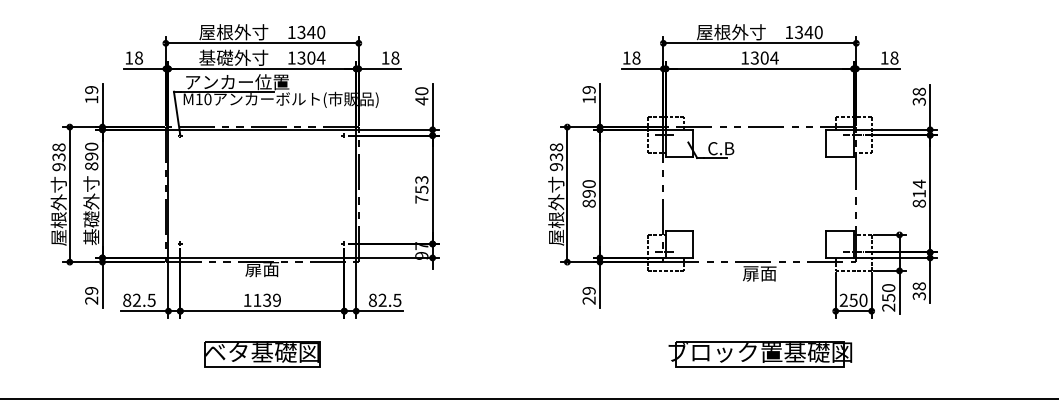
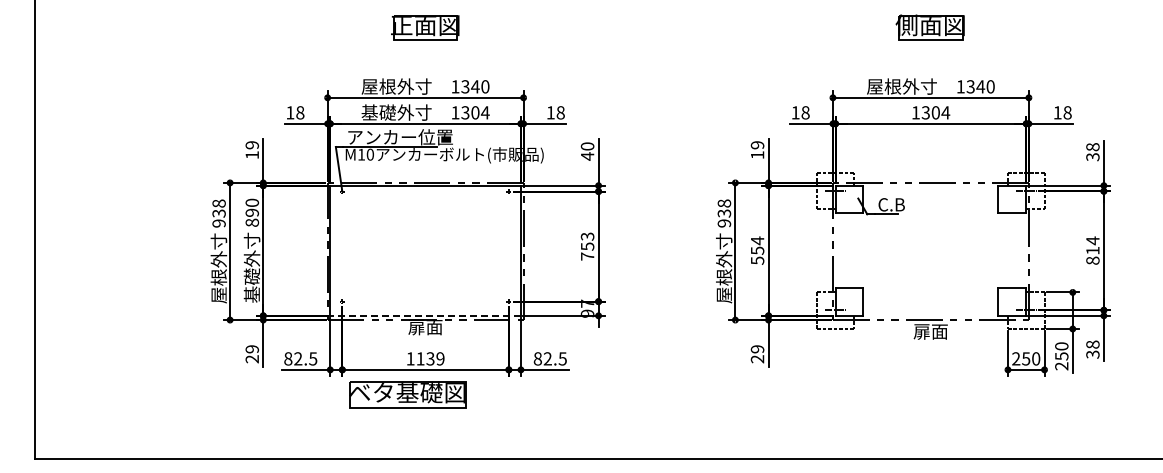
text: (589, 193) -> (757, 250), 890 -> 554
line: (262, 257) -> (425, 315), solid -> dashed
part: (262, 354) -> (407, 394), moved
part: (760, 354) -> (931, 413), removed

